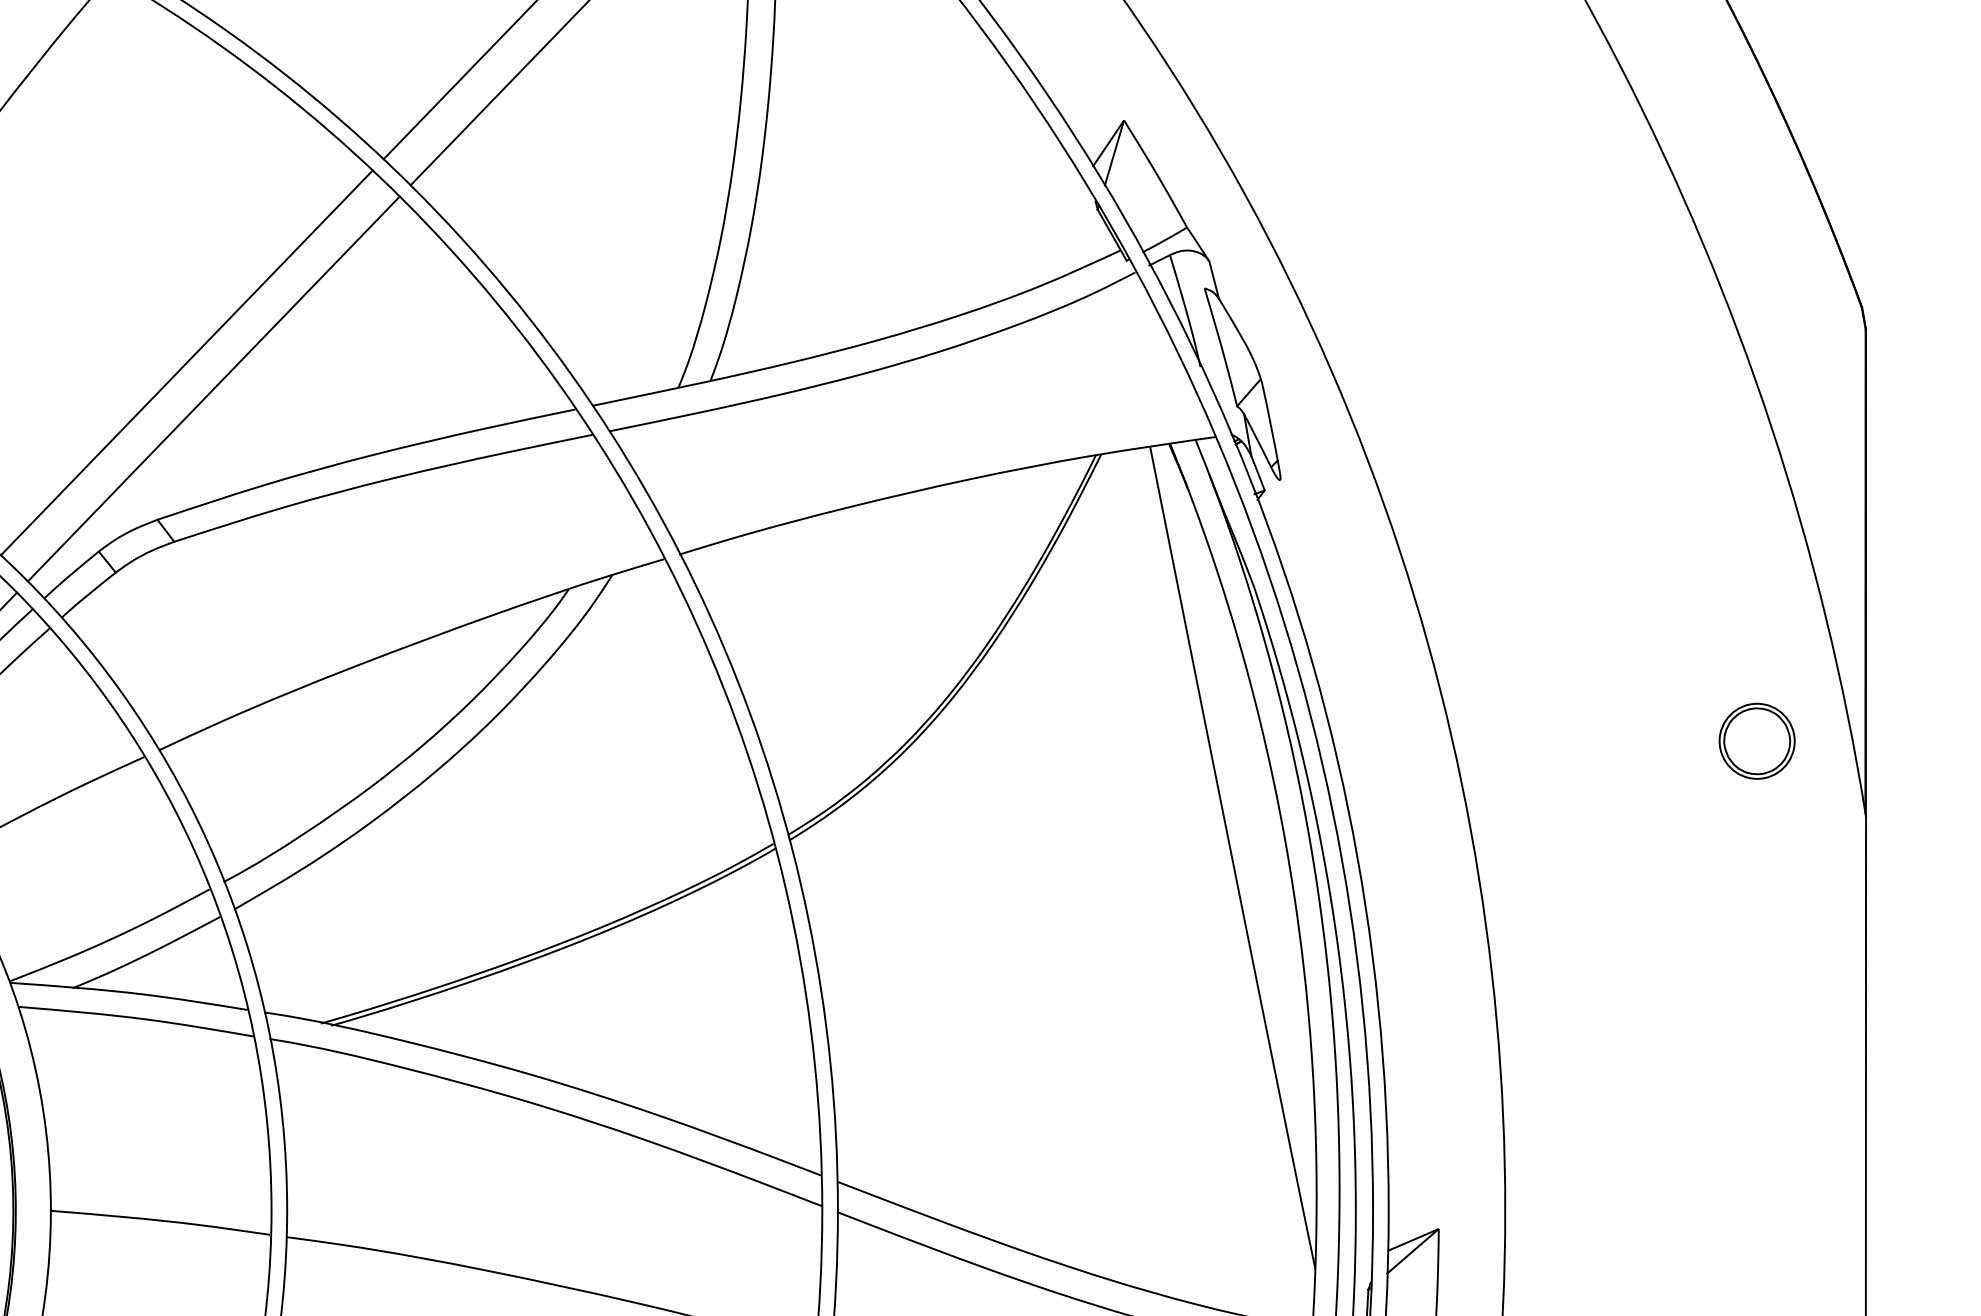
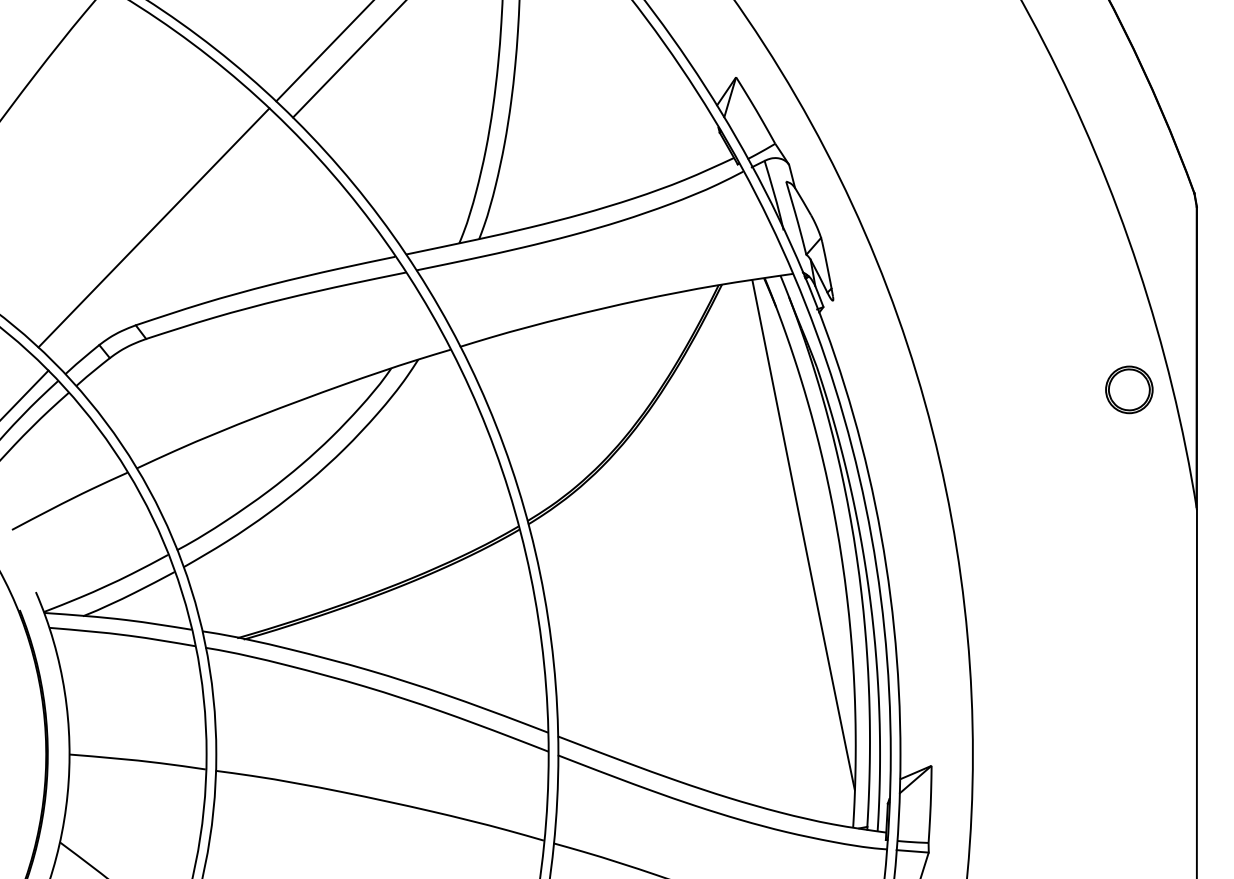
line: (213, 388) -> (170, 243), removed
part: (1757, 740) -> (1129, 389), moved

